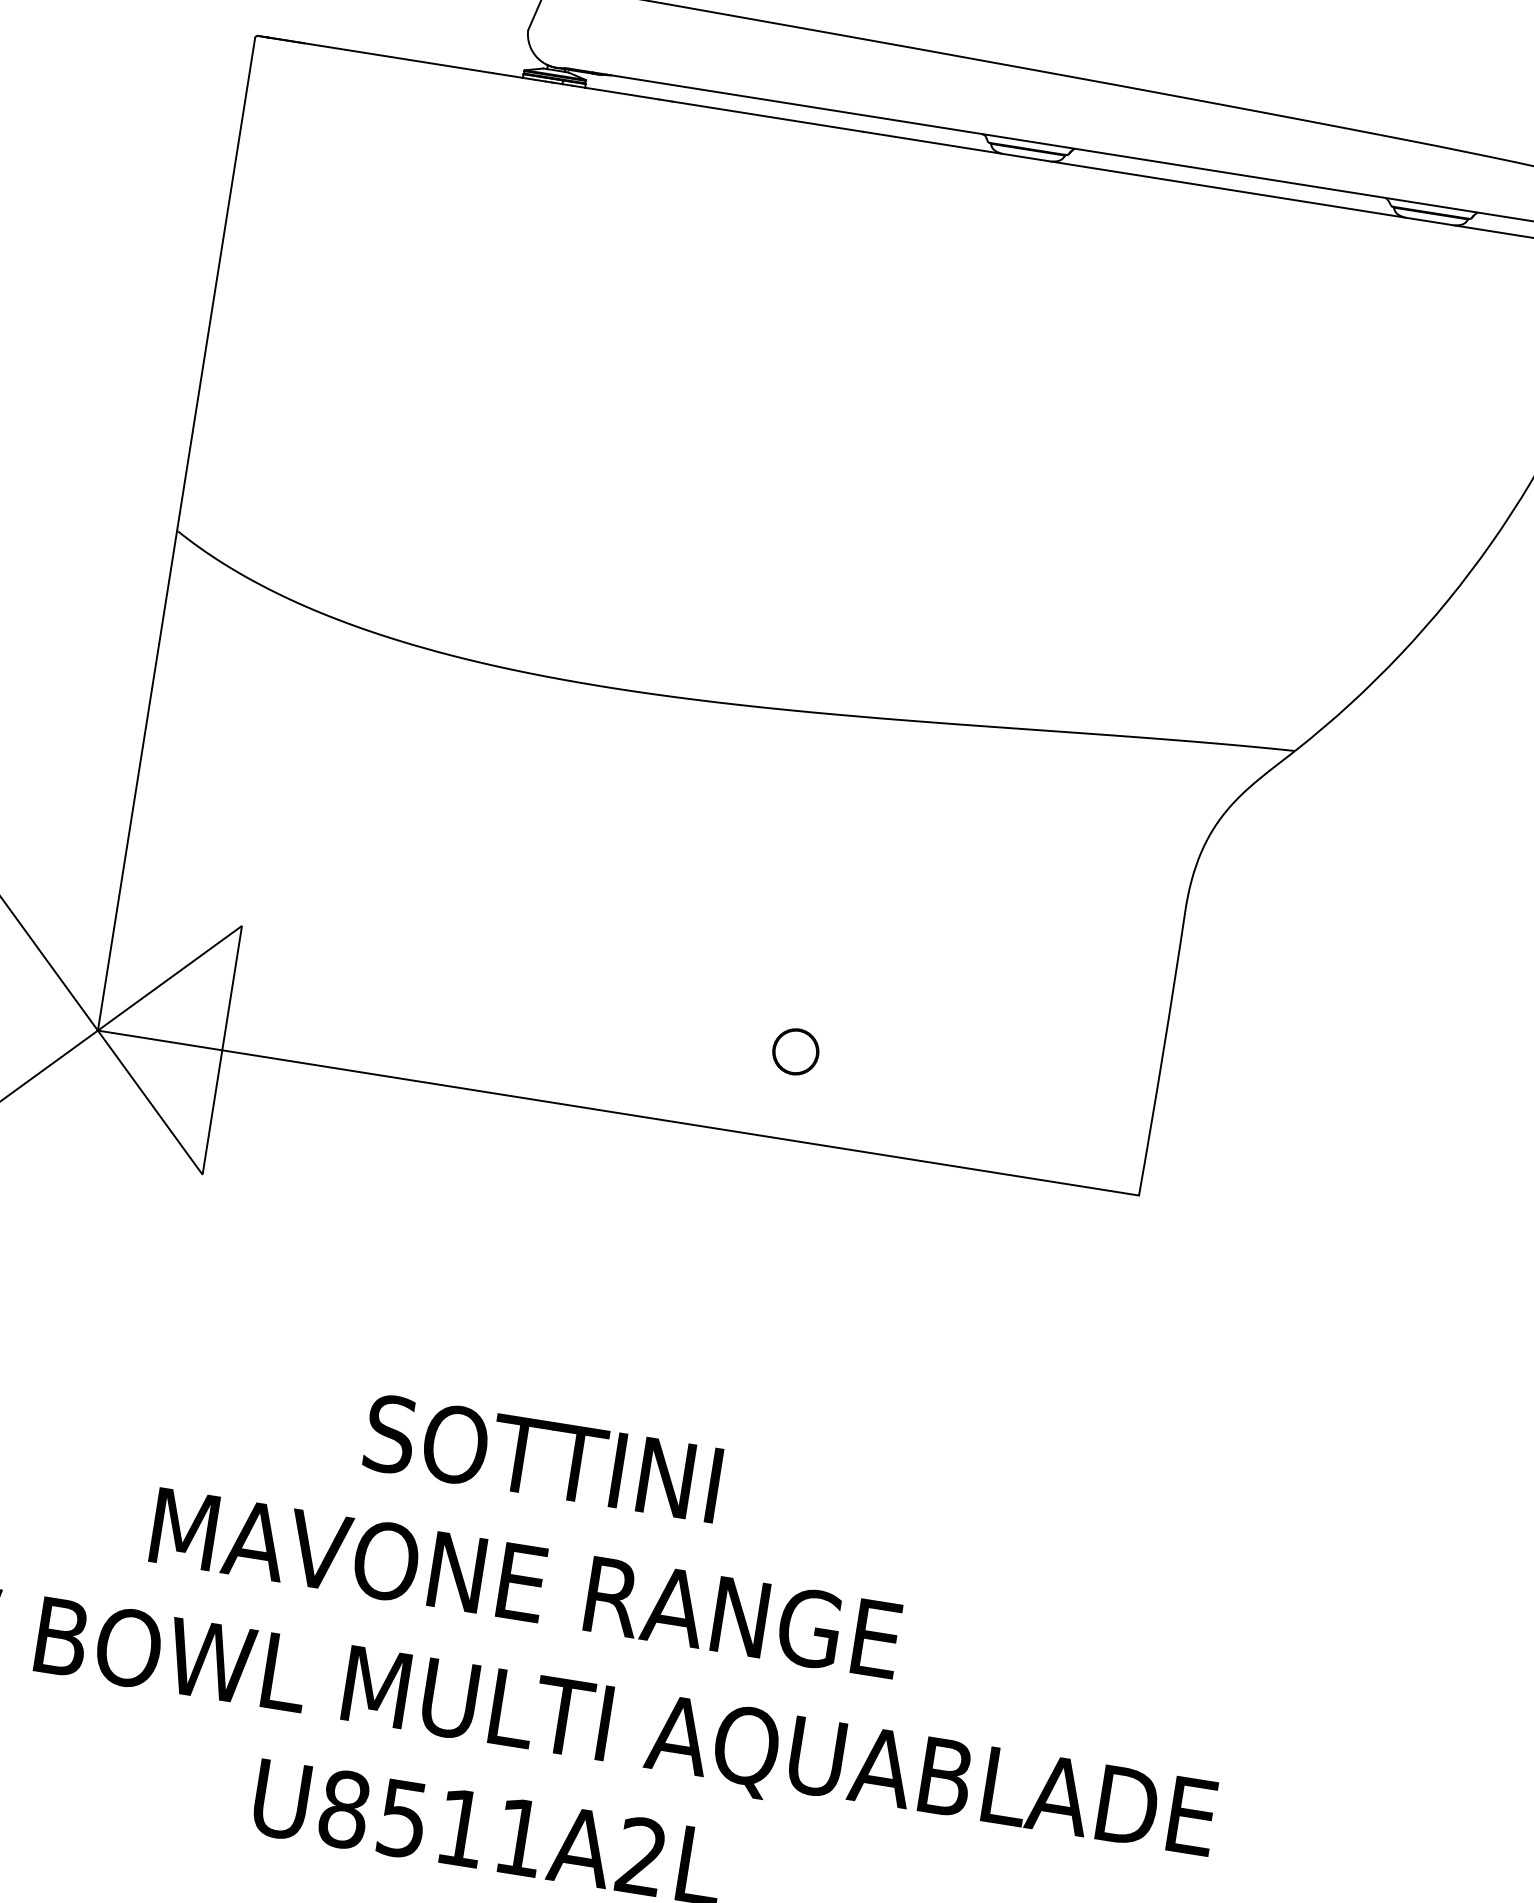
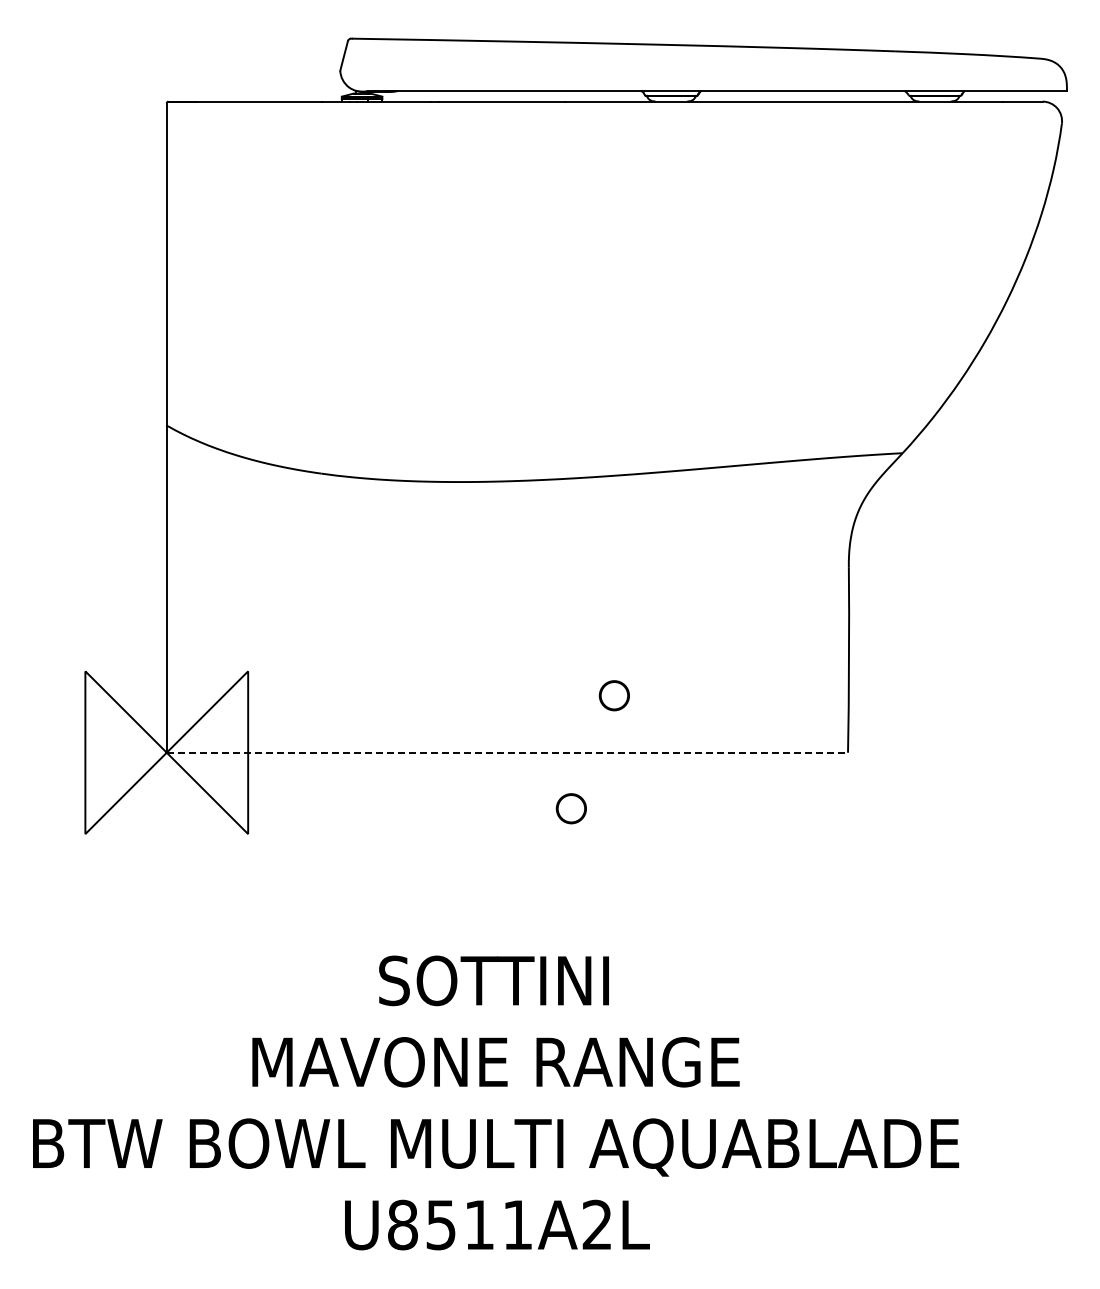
line: (618, 1112) -> (507, 752), solid -> dashed
circle: (701, 1213) -> (570, 808), added

